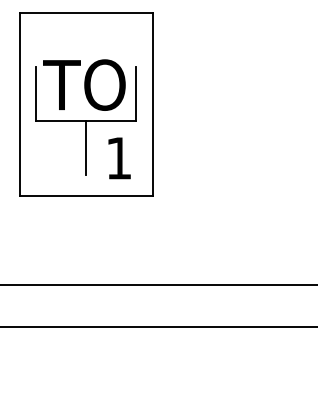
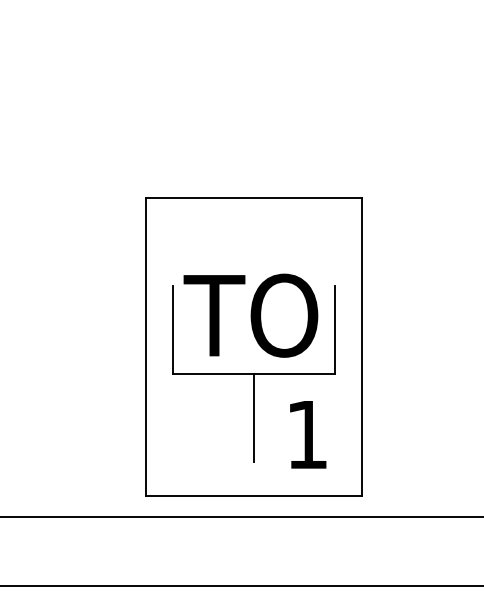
part: (86, 104) -> (254, 347), moved

